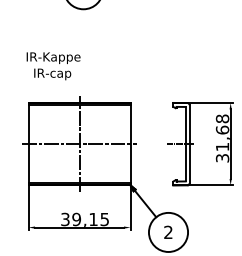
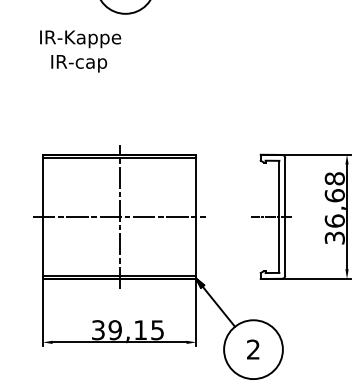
text: (53, 66) -> (80, 51), moved
text: (222, 146) -> (334, 220), 31,68 -> 36,68

